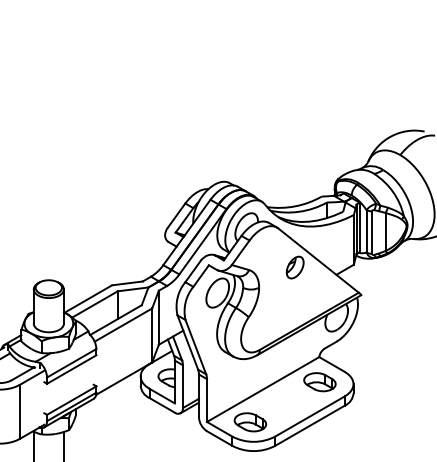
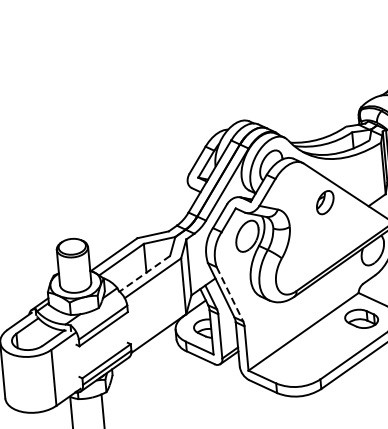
line: (116, 320) -> (145, 274), solid -> dashed
line: (196, 347) -> (230, 294), solid -> dashed
part: (250, 422) -> (293, 367), removed

